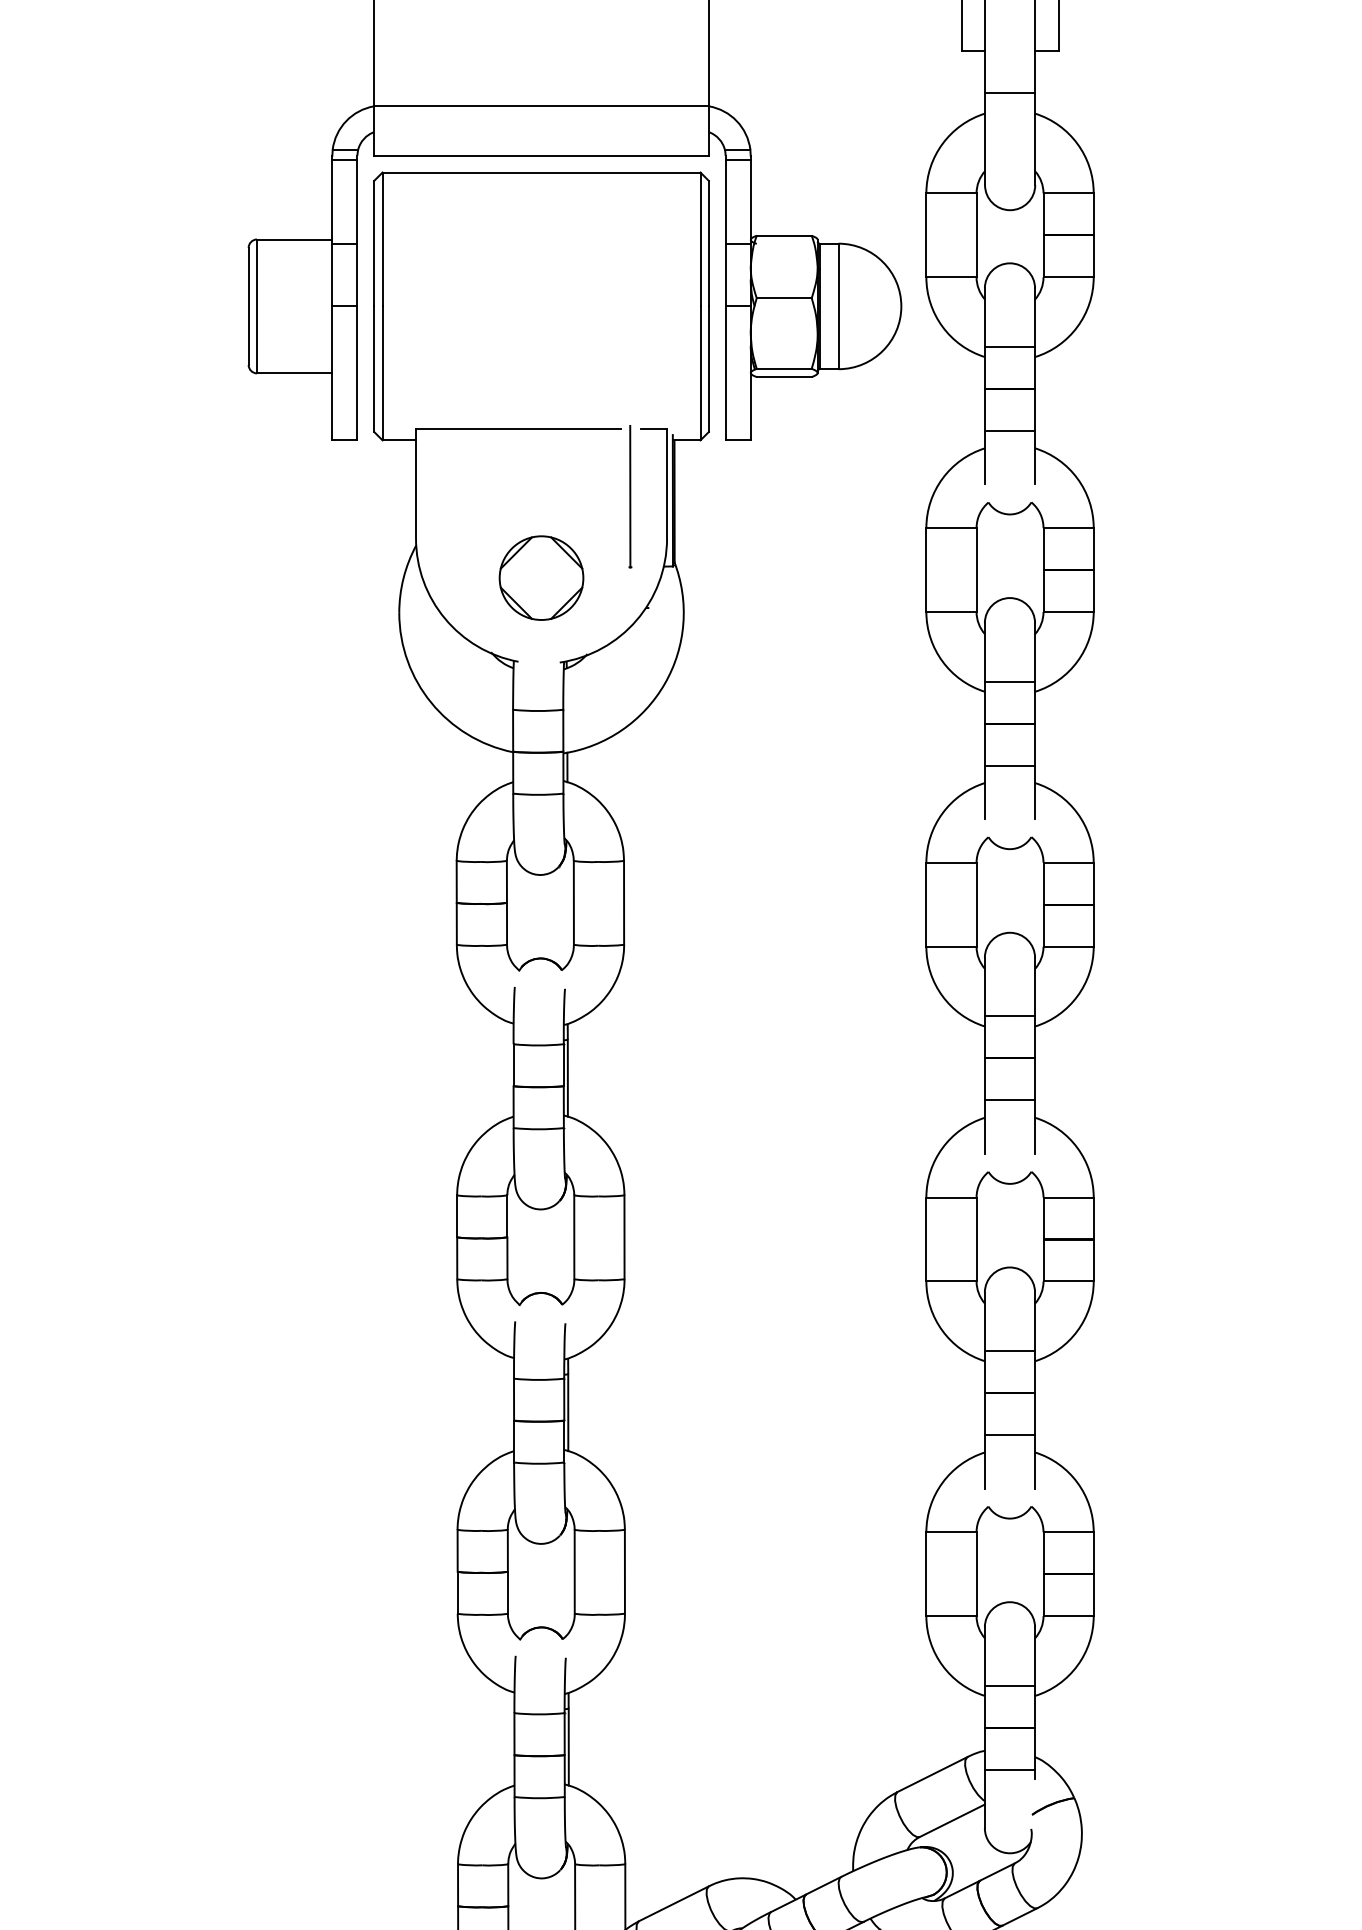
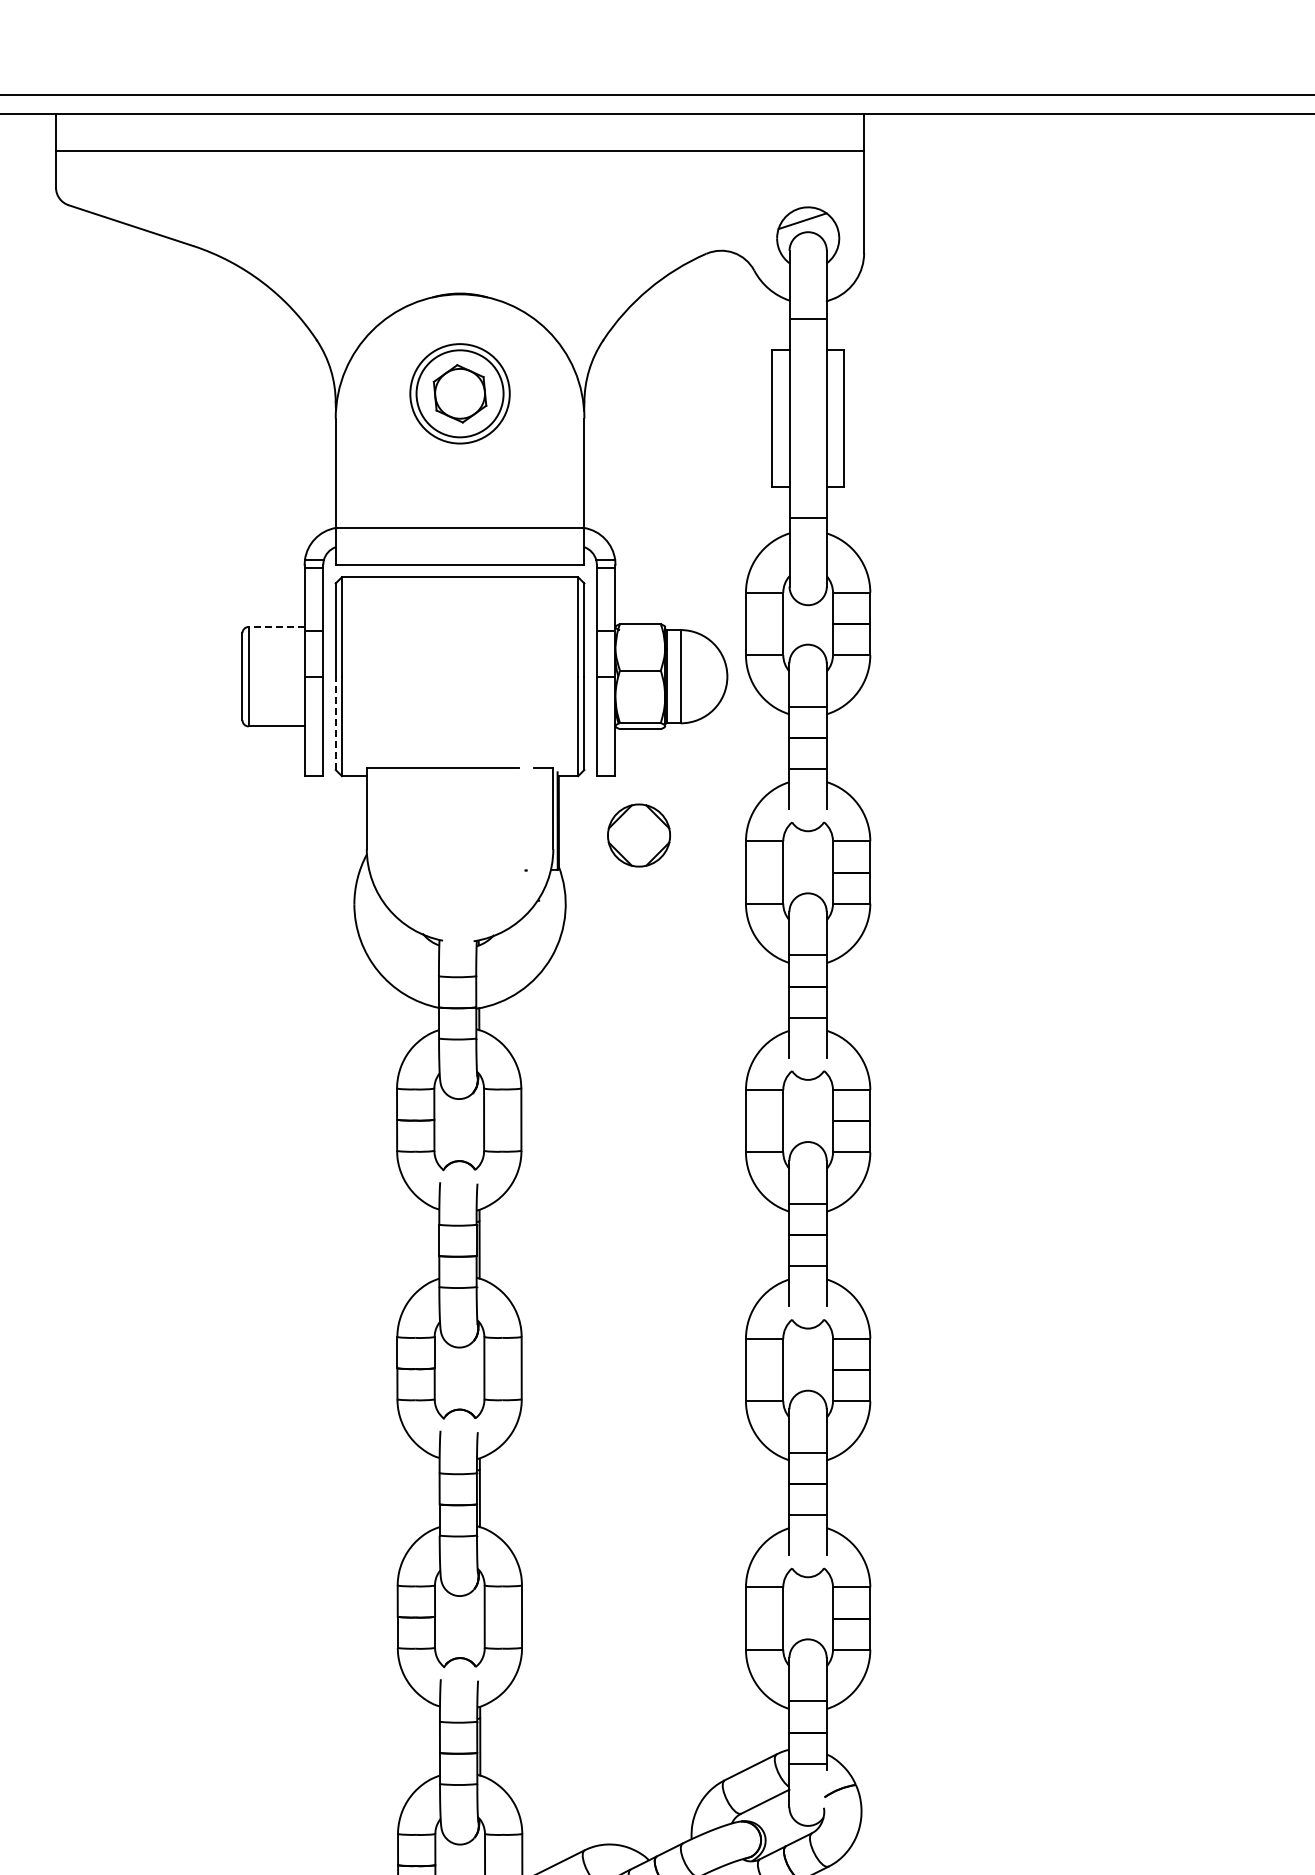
line: (294, 238) -> (276, 626), solid -> dashed
line: (373, 369) -> (335, 723), solid -> dashed
line: (629, 495) -> (525, 817), removed
part: (540, 578) -> (638, 835), moved

